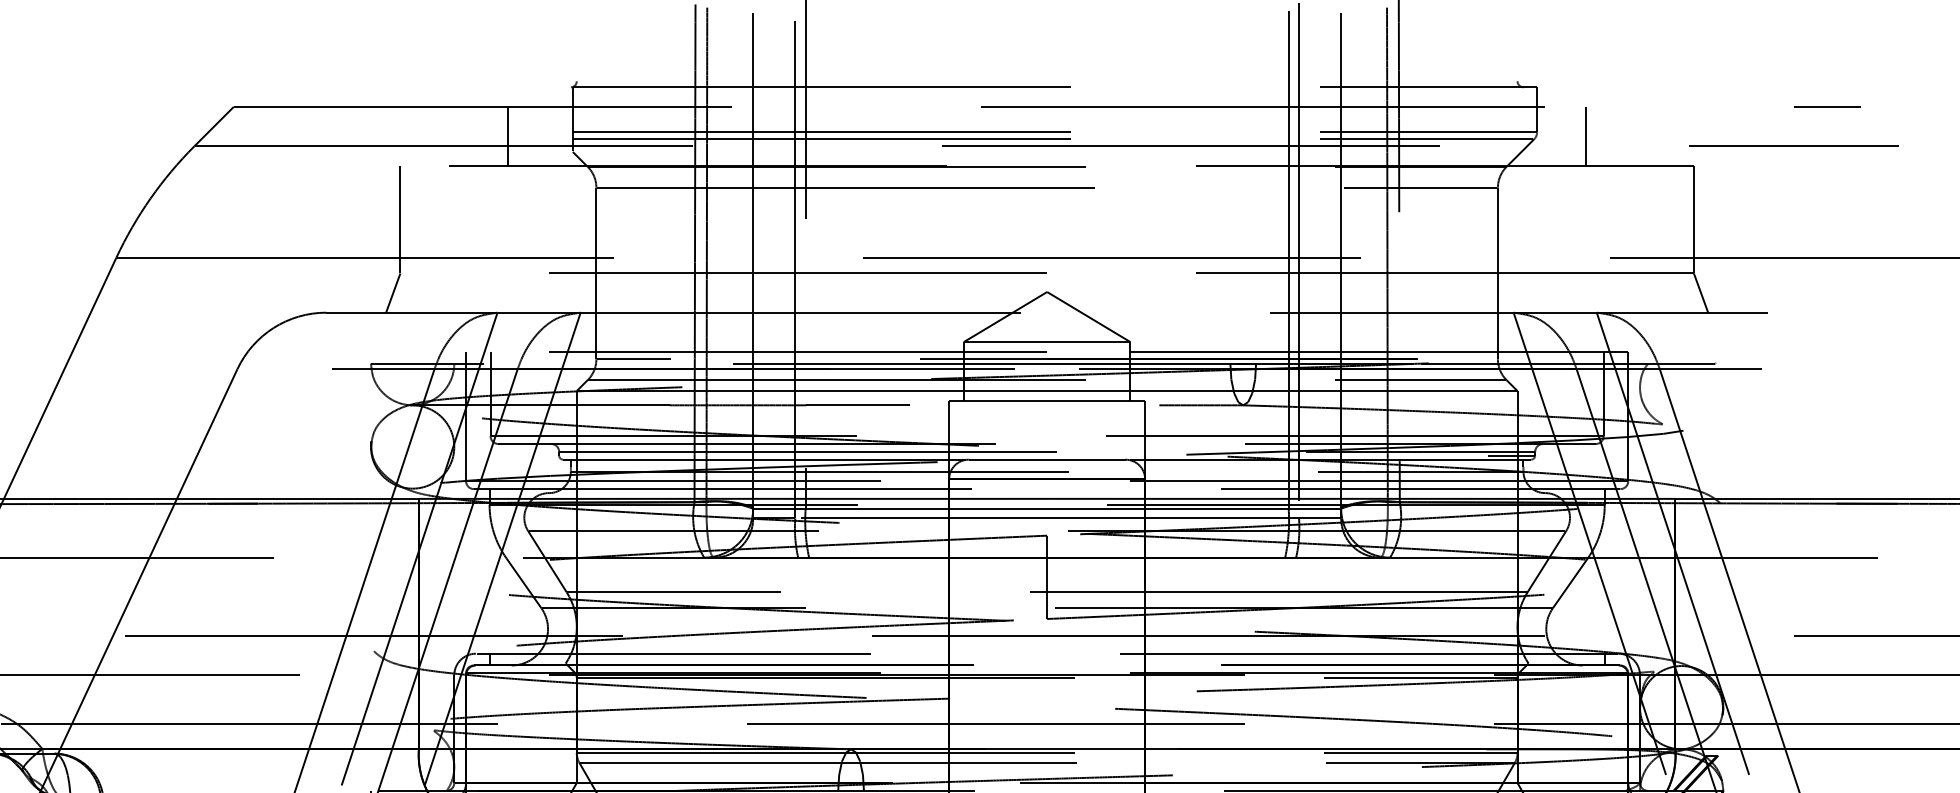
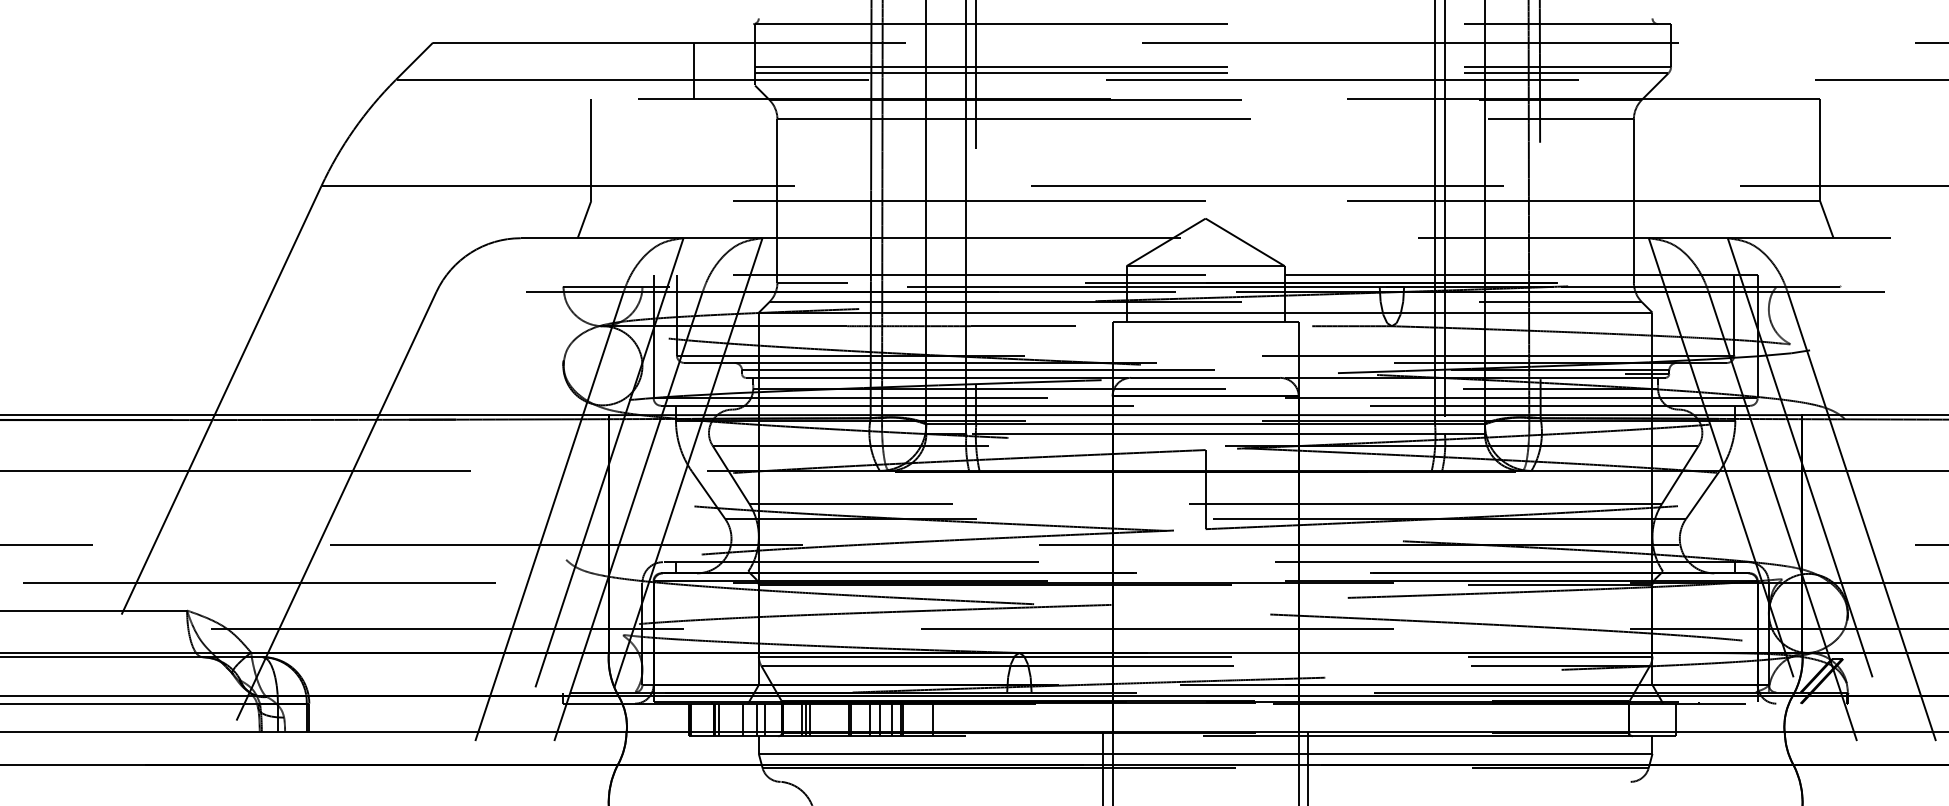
line: (1585, 136) -> (1717, 70), removed

